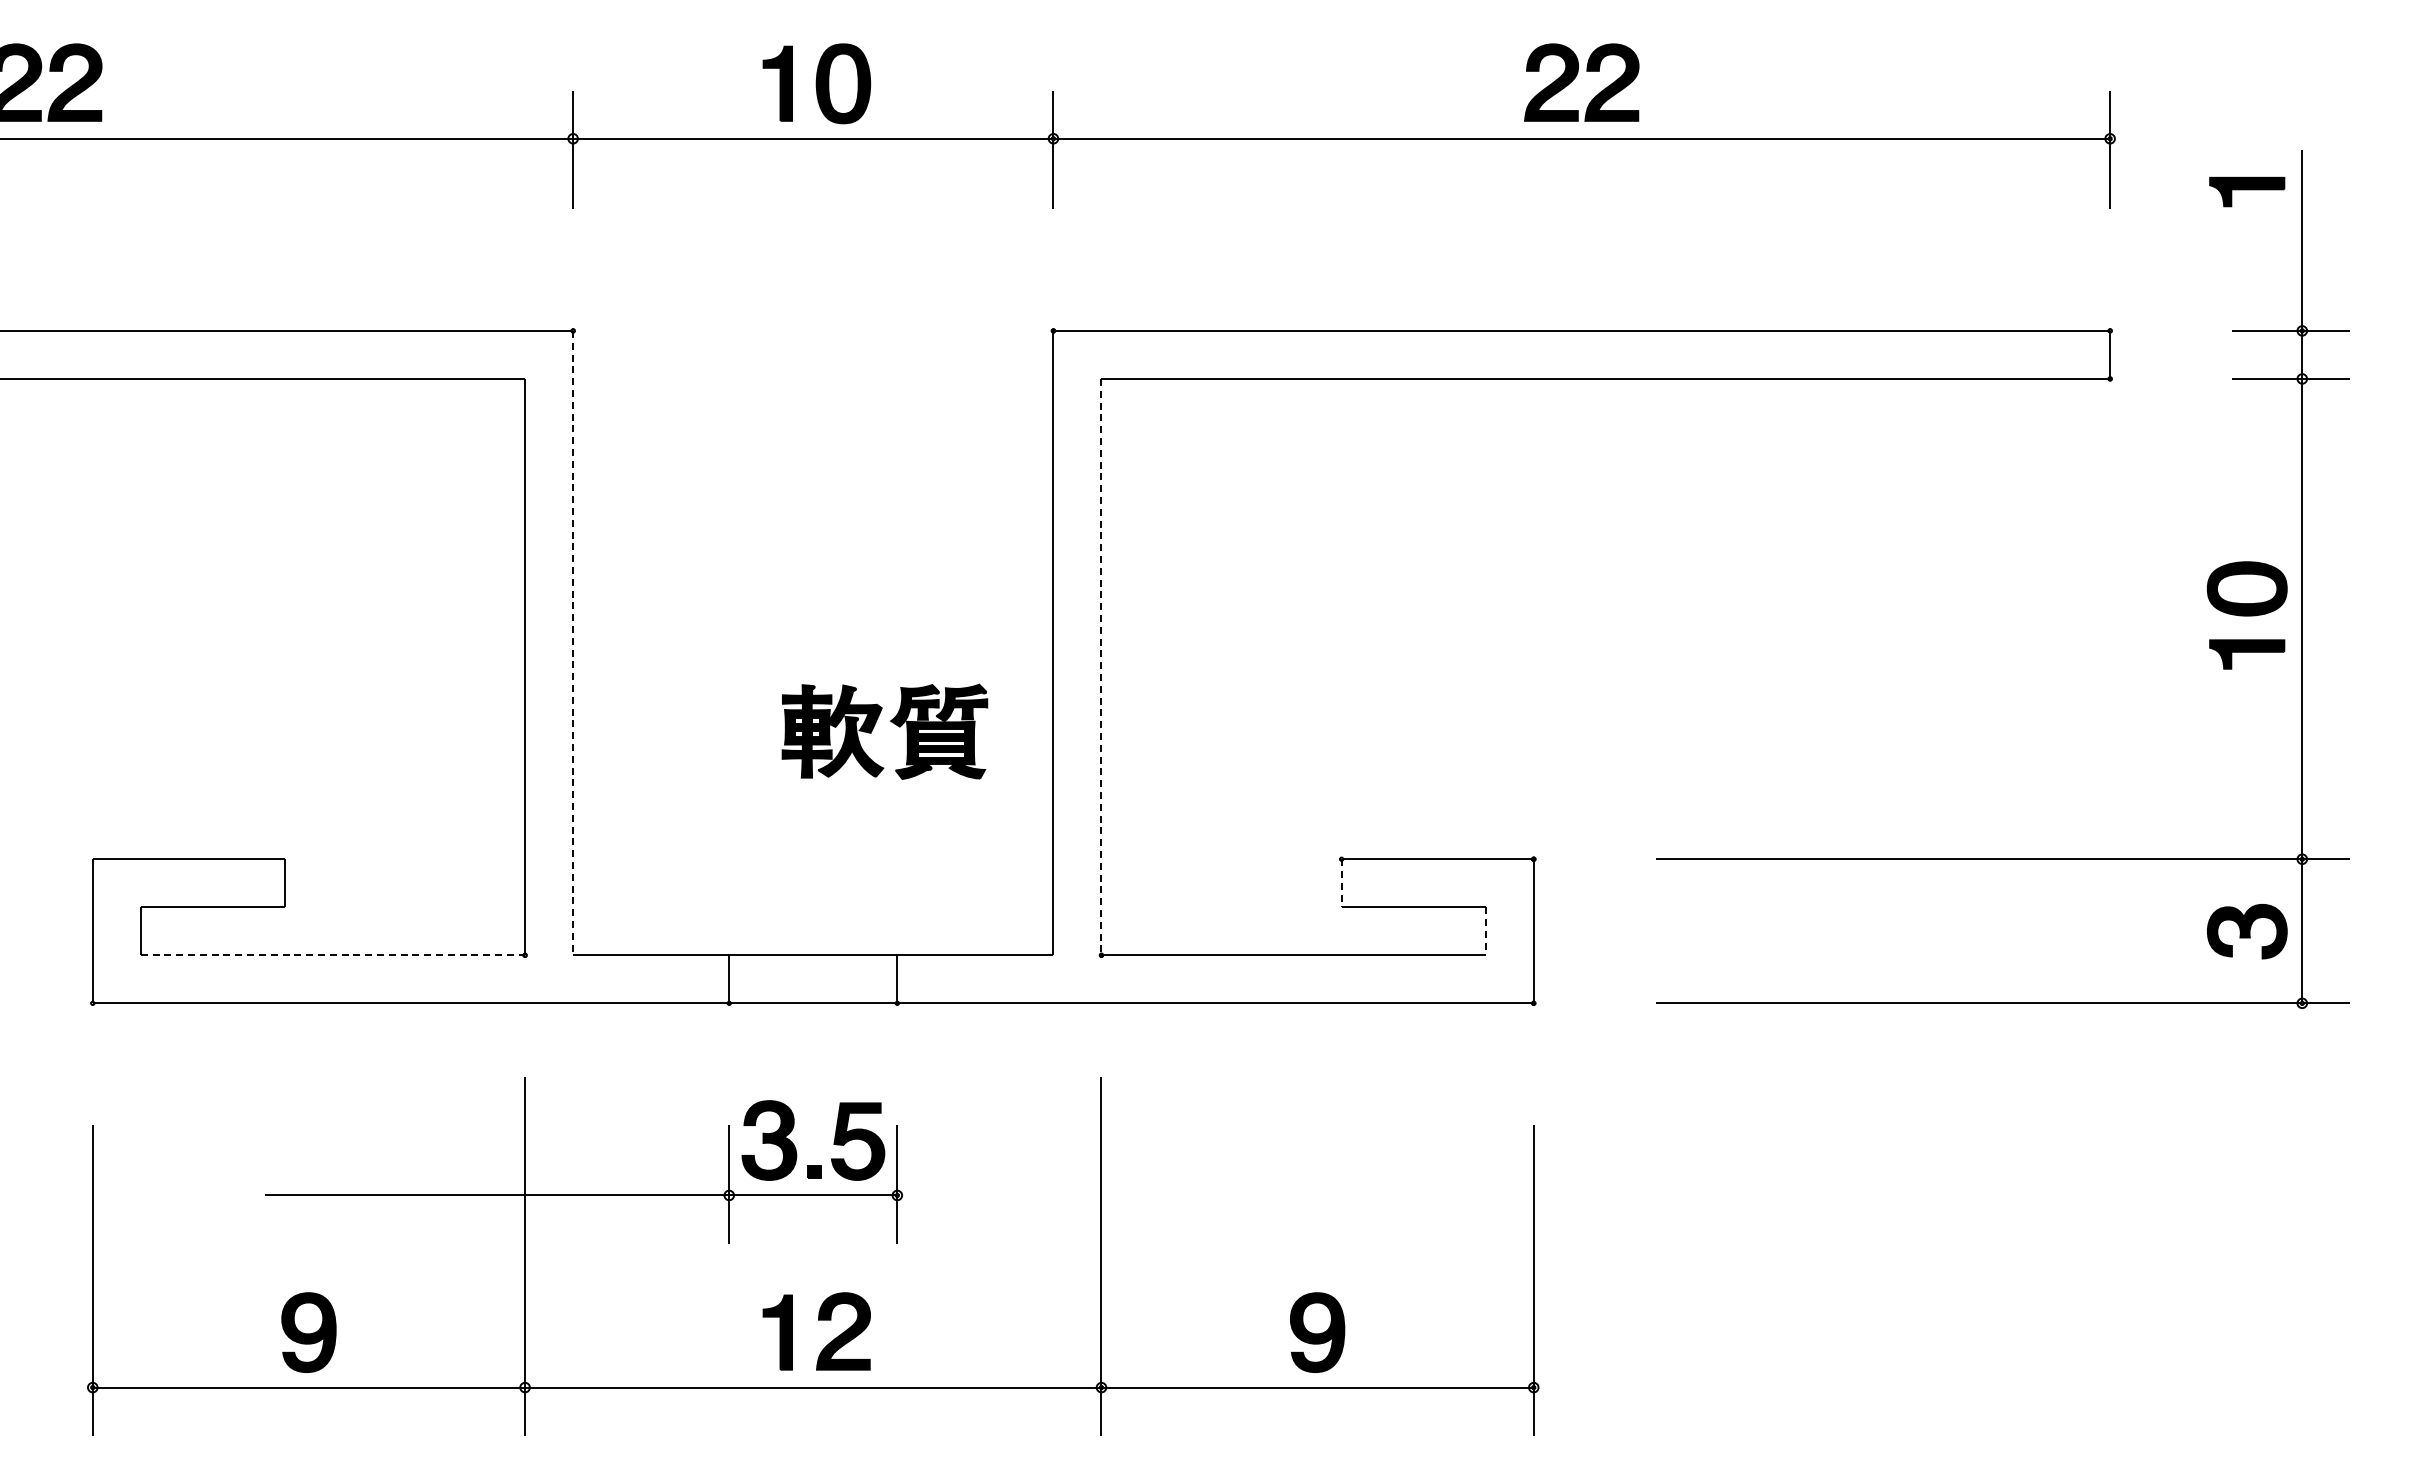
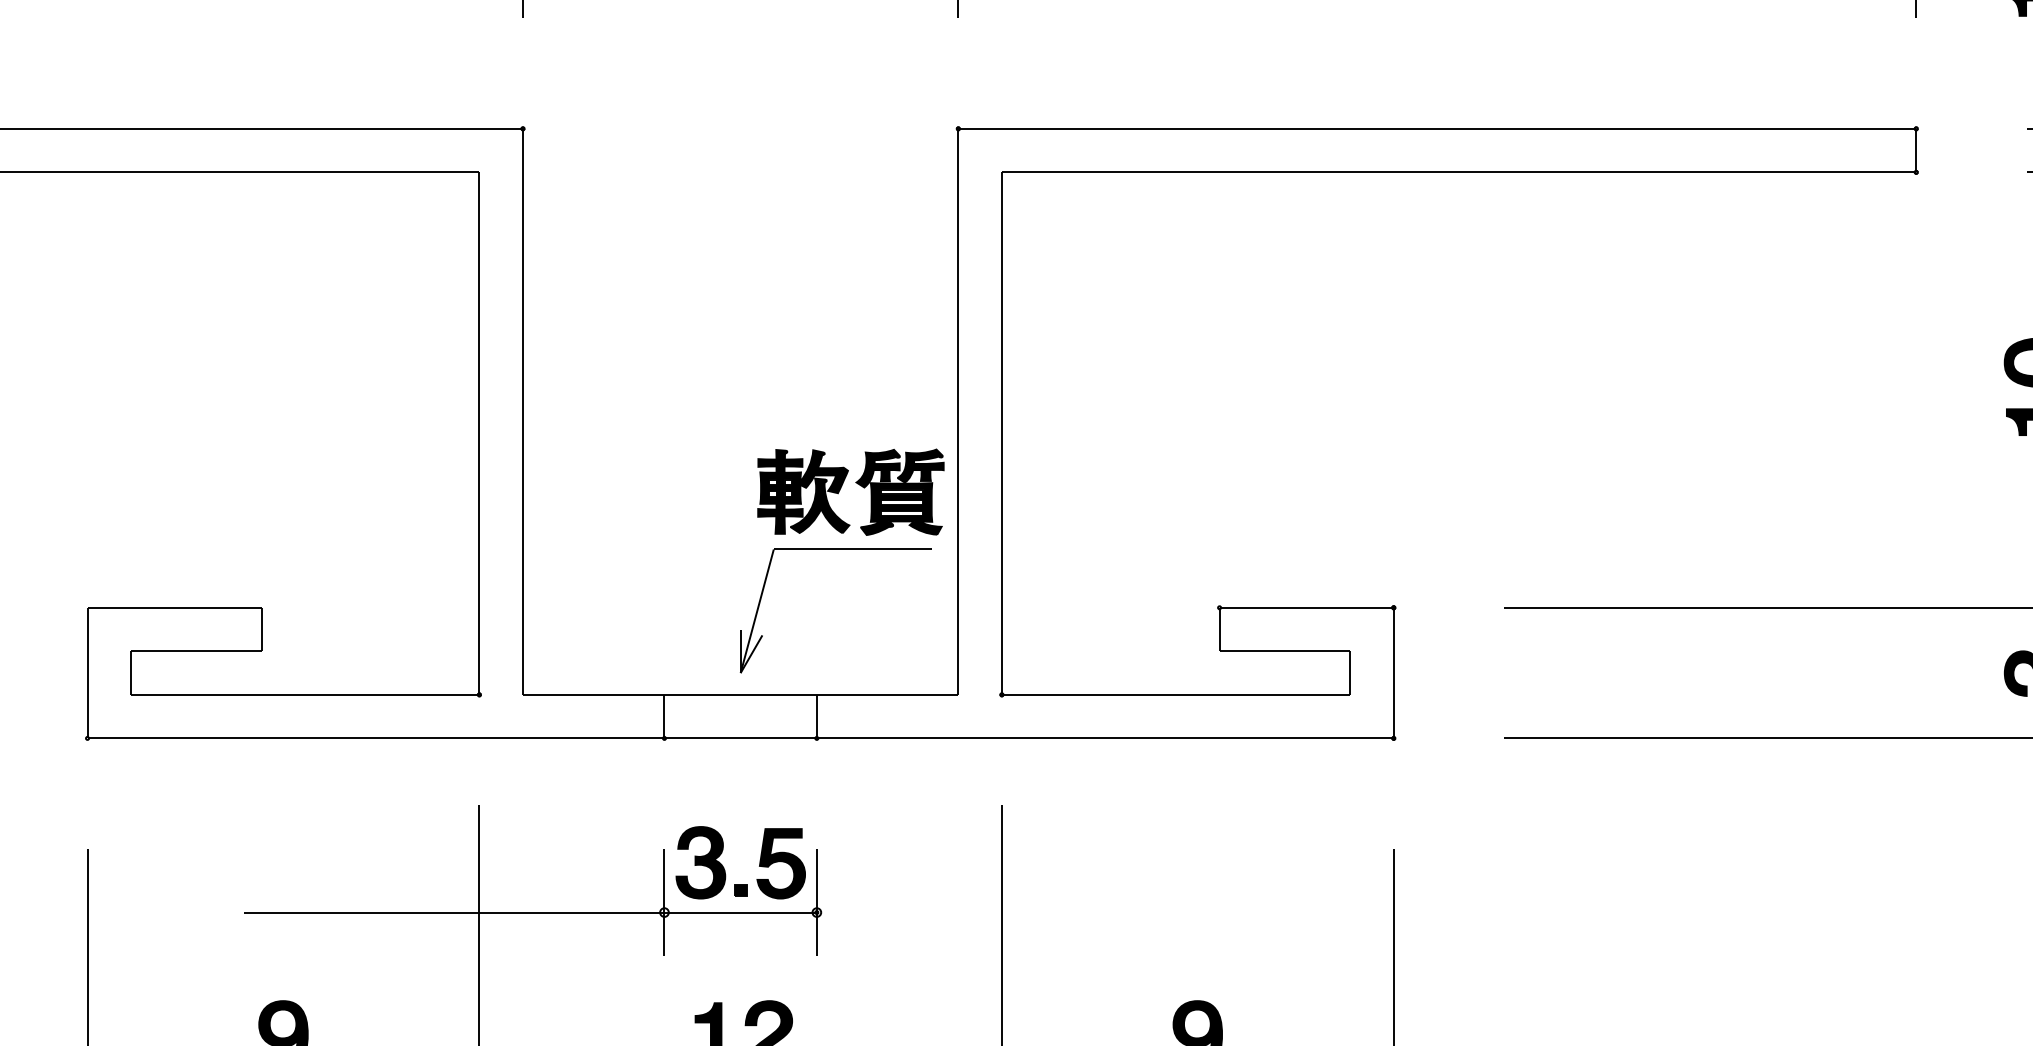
line: (573, 643) -> (523, 412), dashed -> solid
line: (1101, 667) -> (1001, 433), dashed -> solid
part: (874, 727) -> (841, 488), moved
part: (918, 795) -> (836, 549), added
line: (1341, 883) -> (1219, 629), dashed -> solid
line: (1485, 931) -> (1350, 673), dashed -> solid
line: (333, 955) -> (305, 695), dashed -> solid

